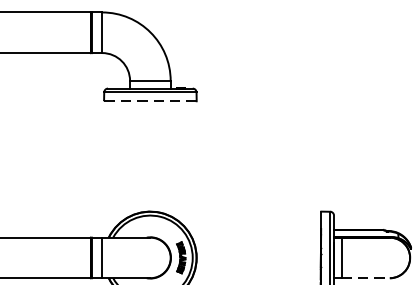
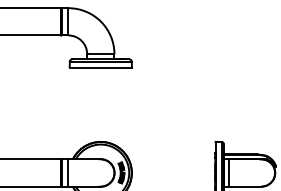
line: (149, 100) -> (100, 67), dashed -> solid
line: (365, 278) -> (245, 186), dashed -> solid

